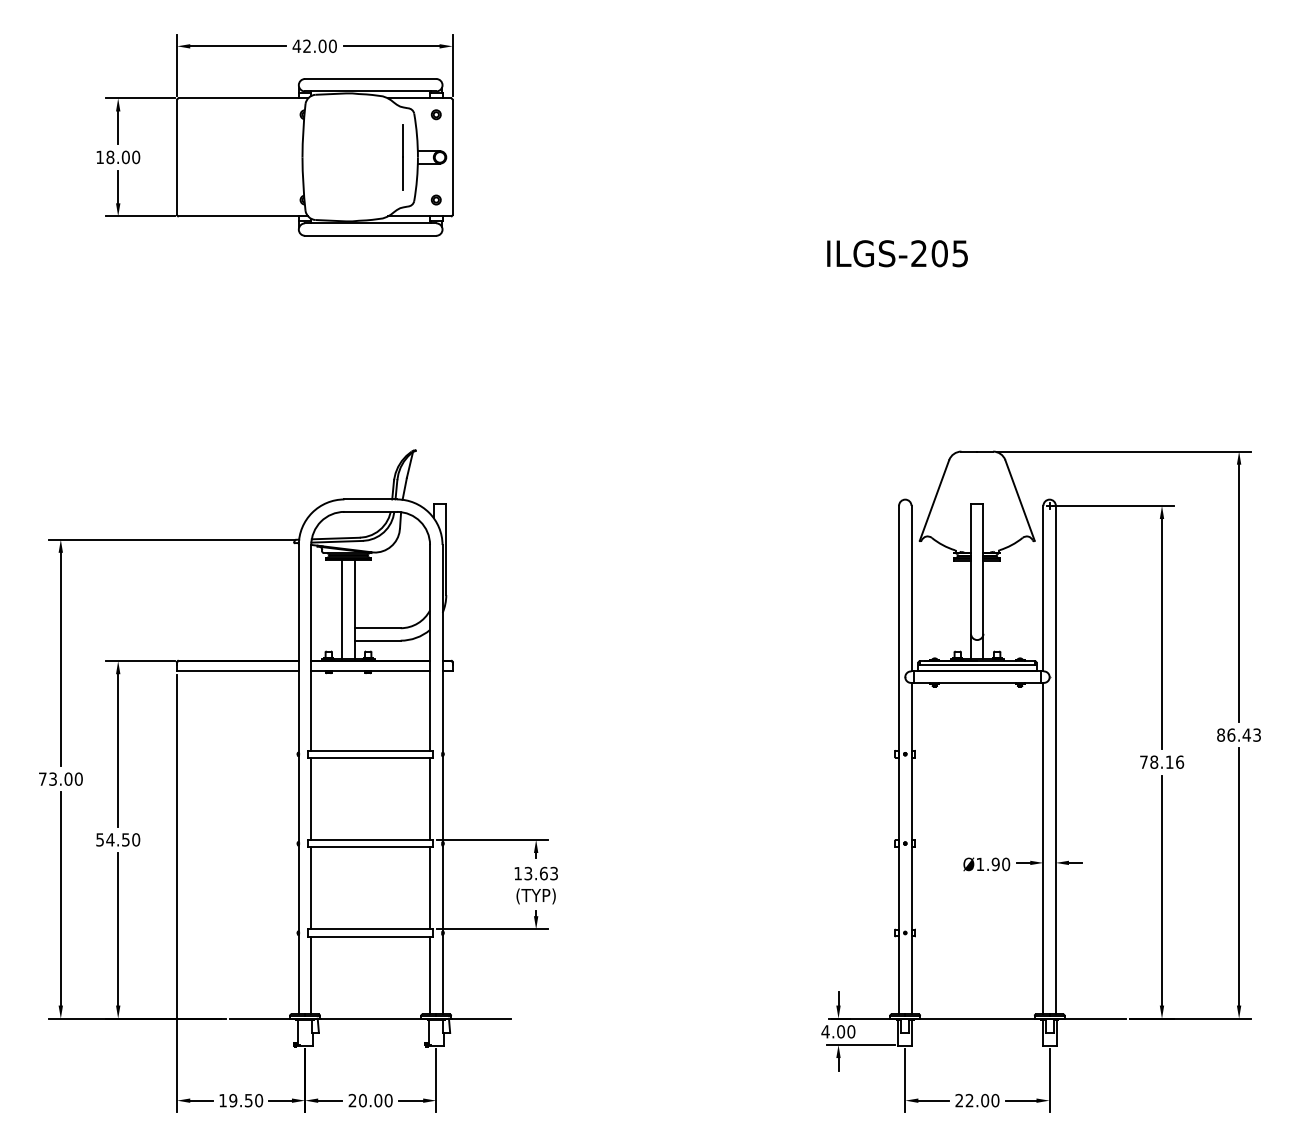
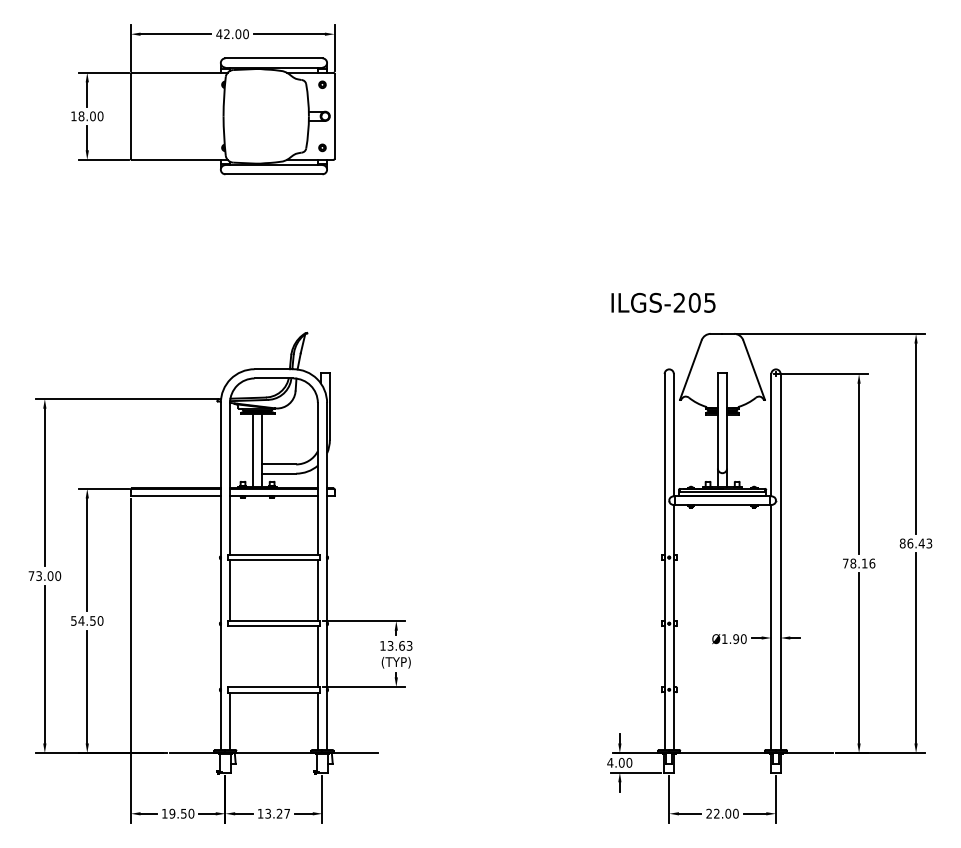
line: (402, 157) -> (297, 116), removed
text: (897, 253) -> (663, 302), moved
line: (311, 888) -> (230, 656), removed
text: (370, 1100) -> (273, 813), 20.00 -> 13.27

